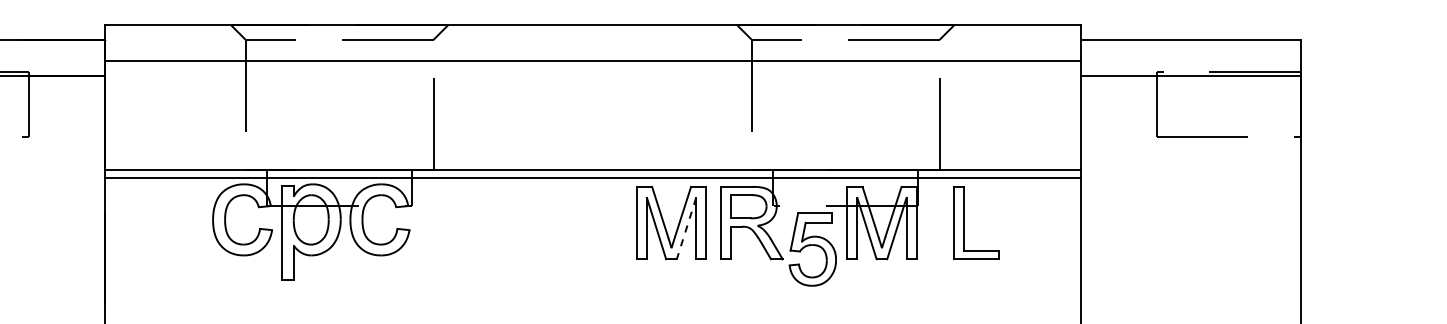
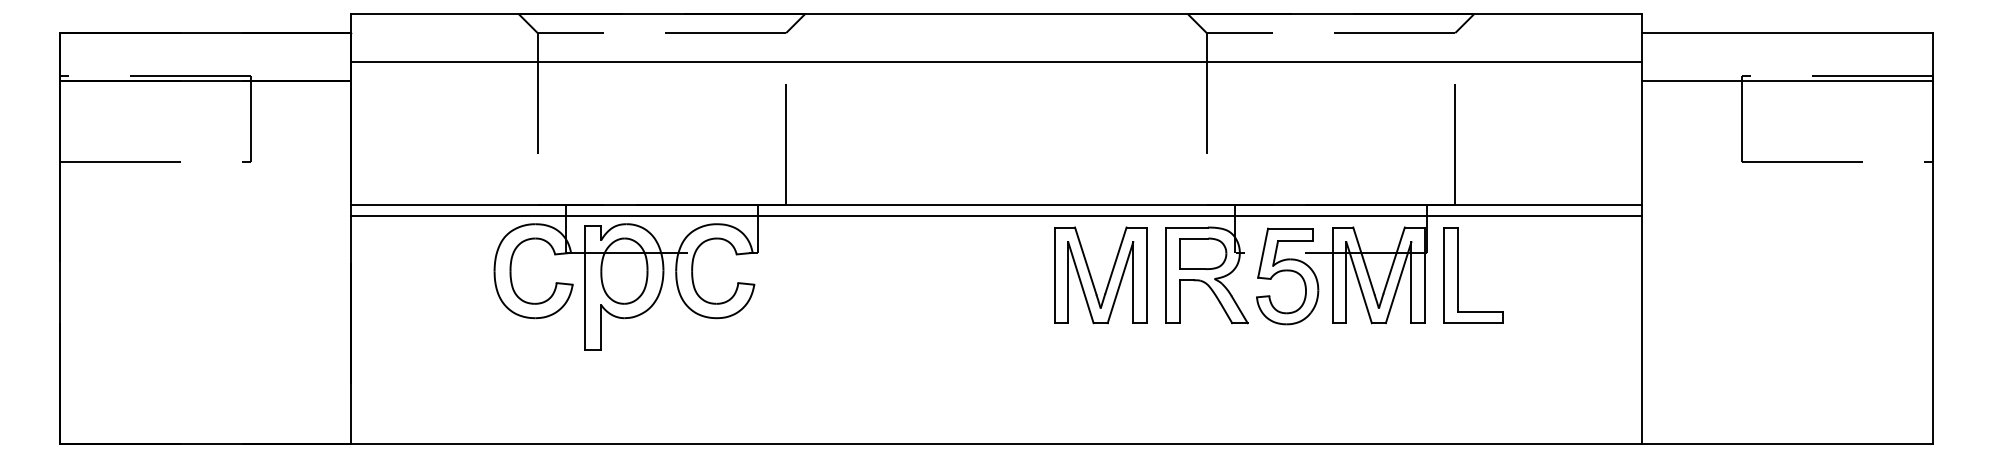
part: (964, 223) -> (1458, 275), moved
line: (686, 229) -> (1120, 283), dashed -> solid
part: (812, 249) -> (1287, 276), moved

